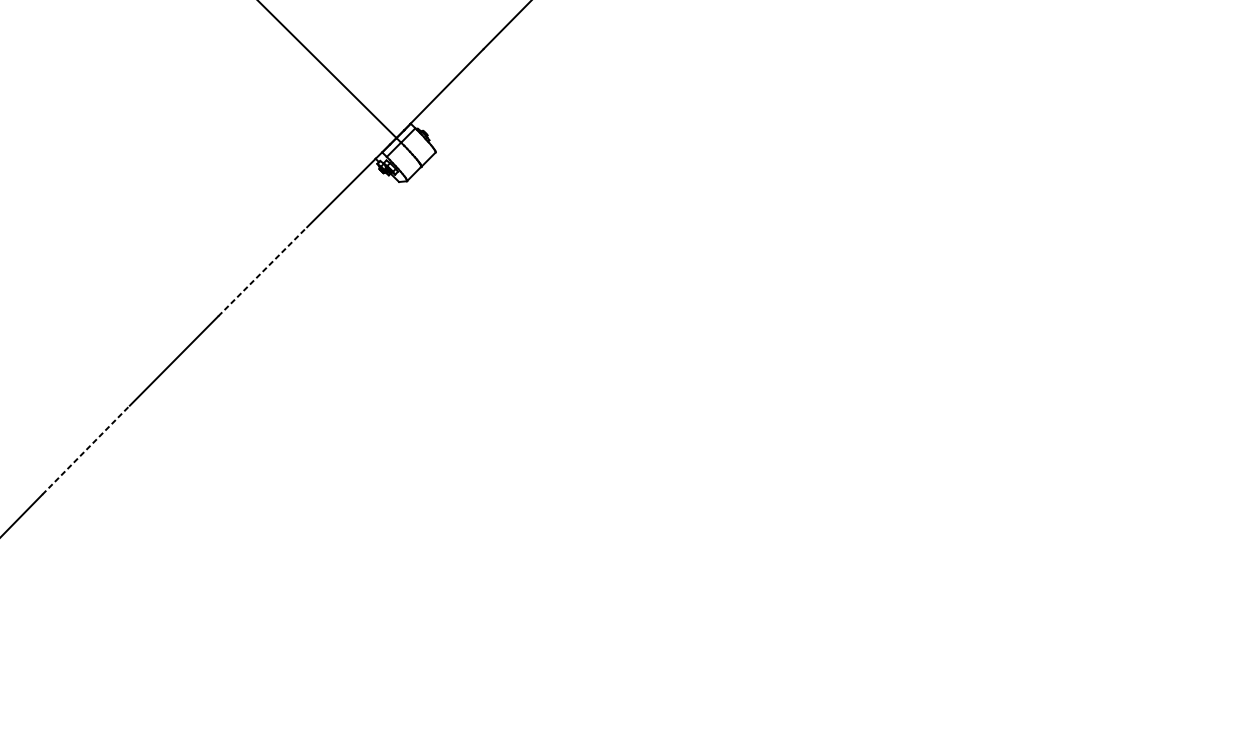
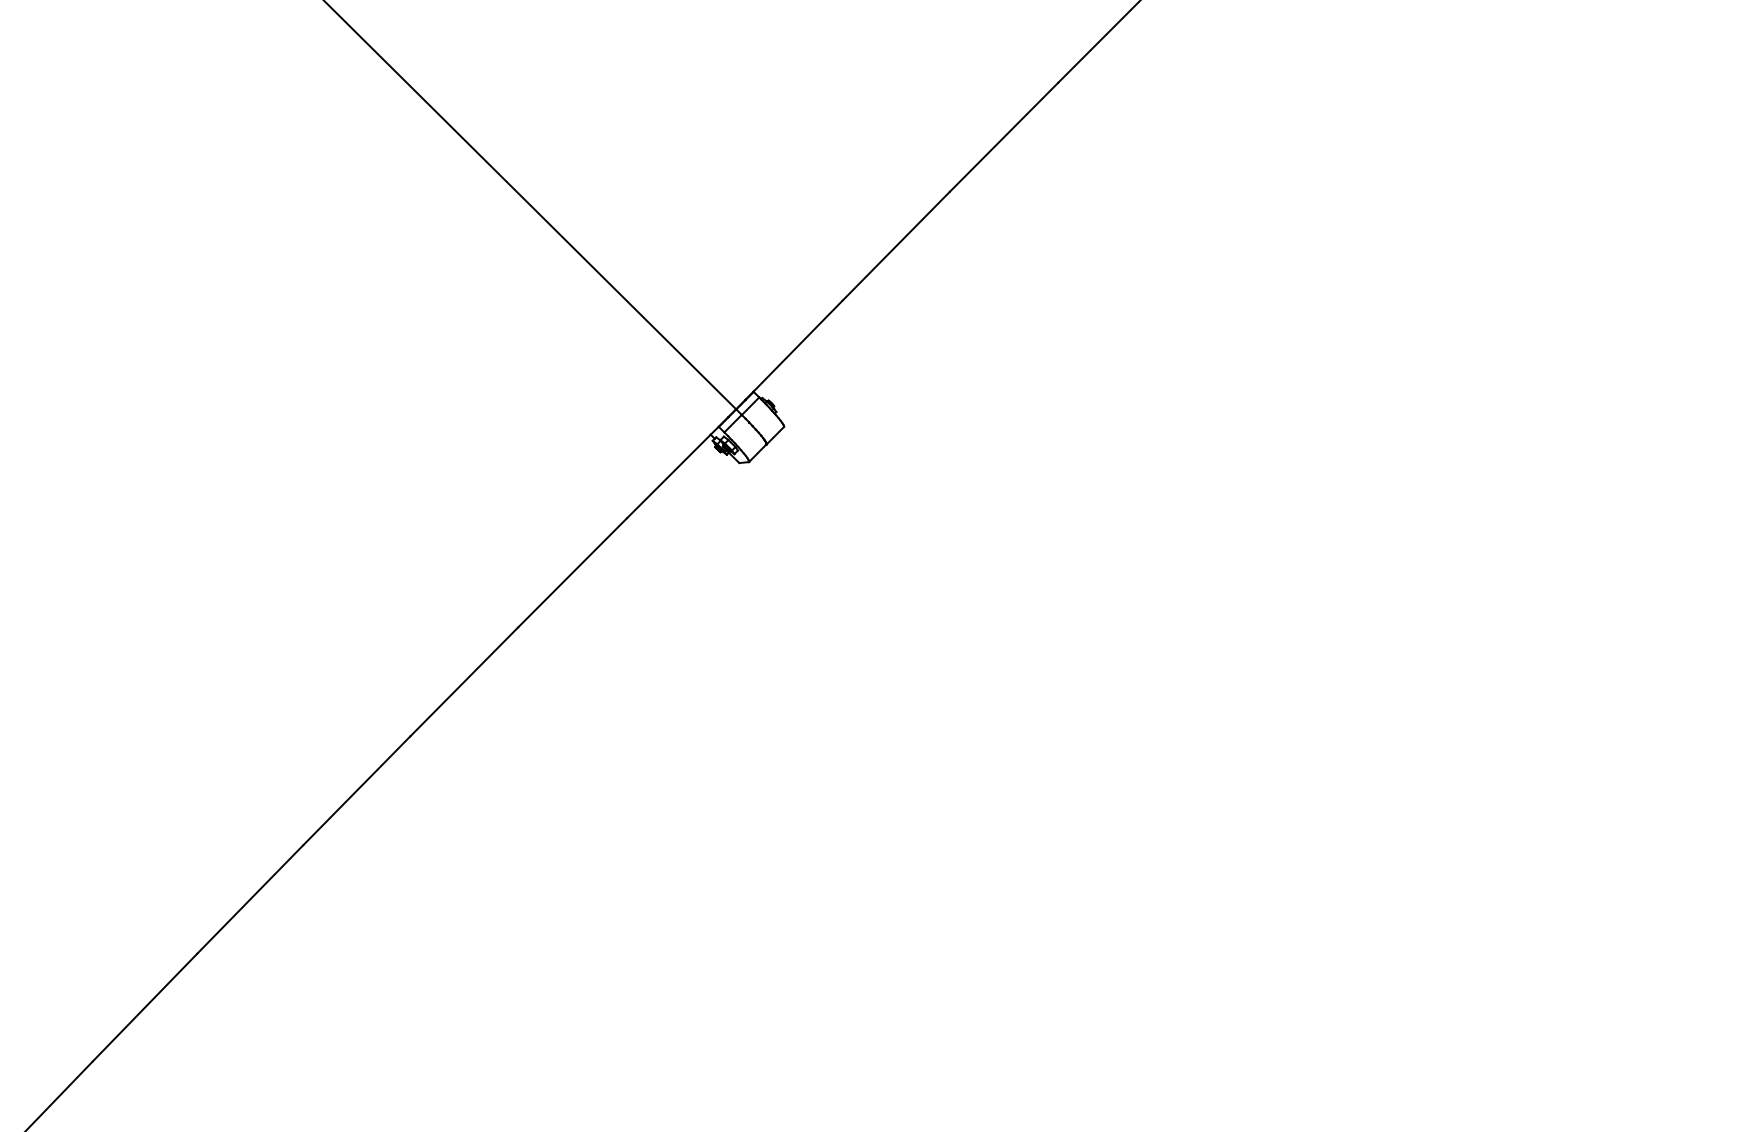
line: (262, 271) -> (572, 572), dashed -> solid
line: (86, 449) -> (357, 790), dashed -> solid

